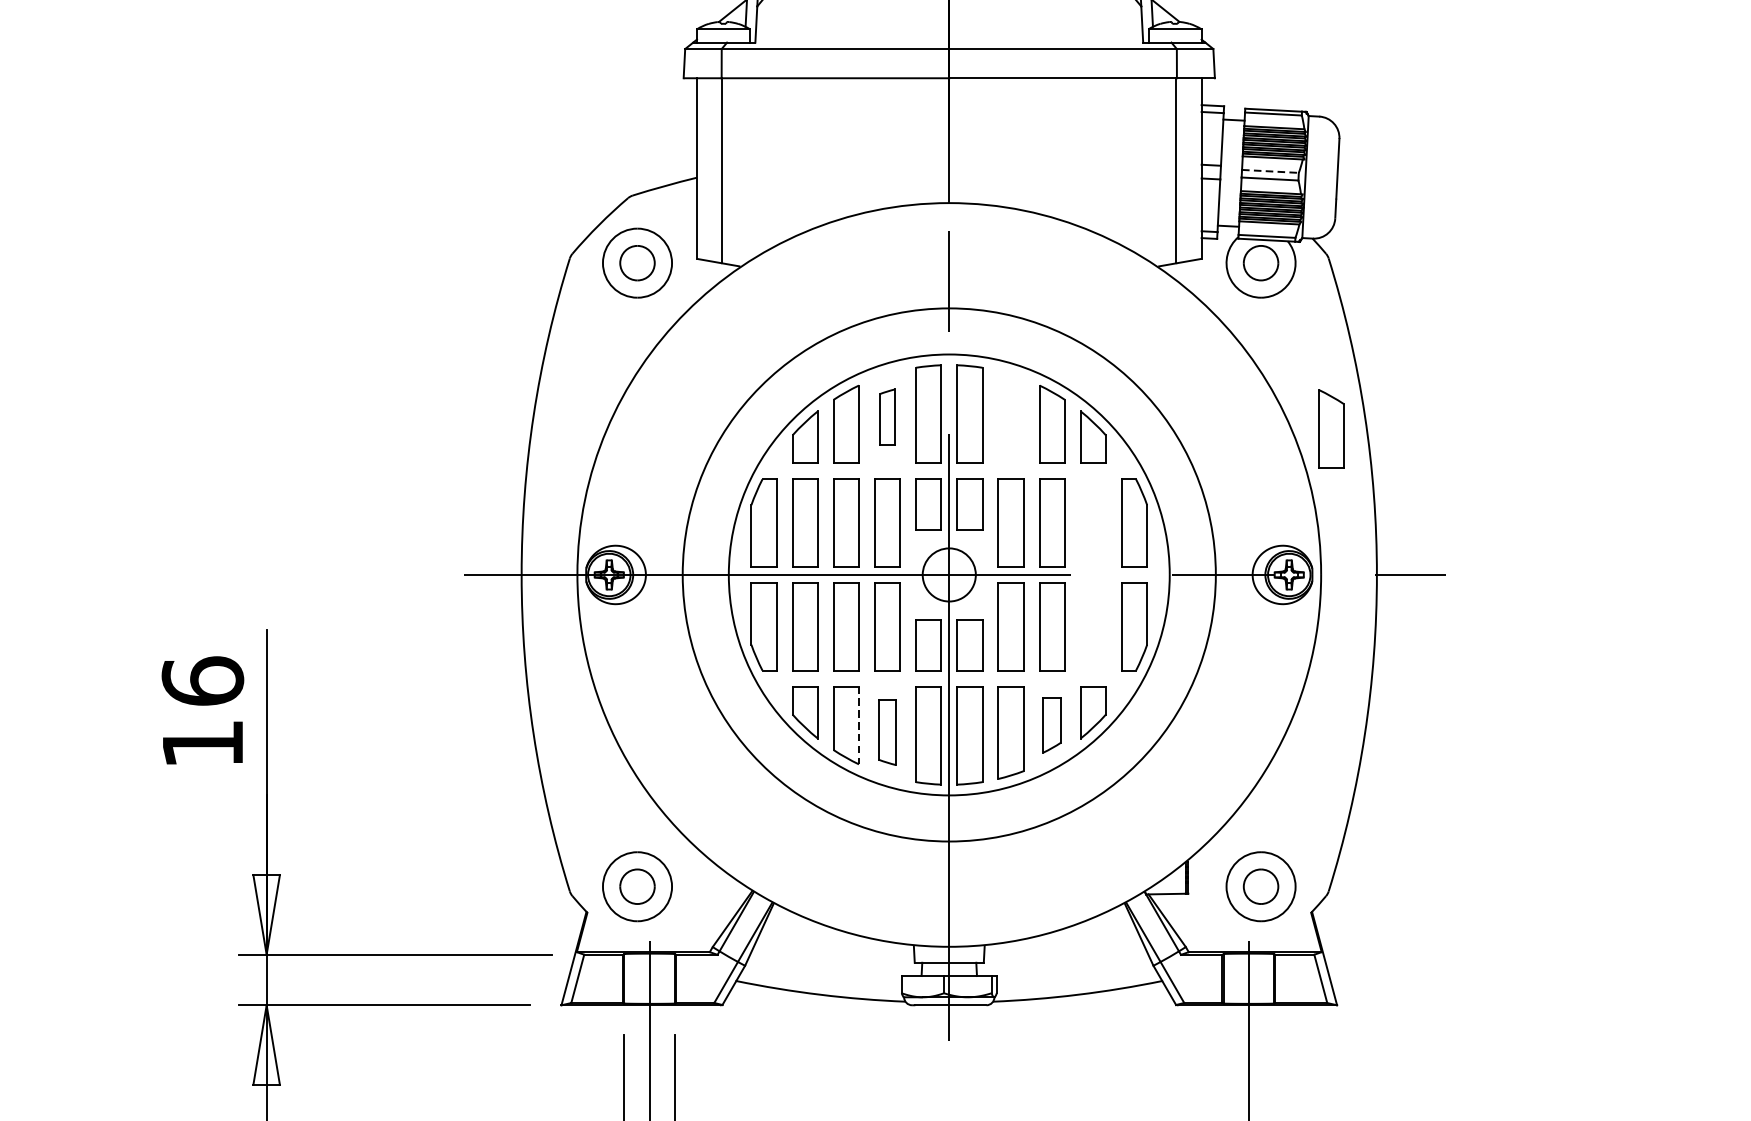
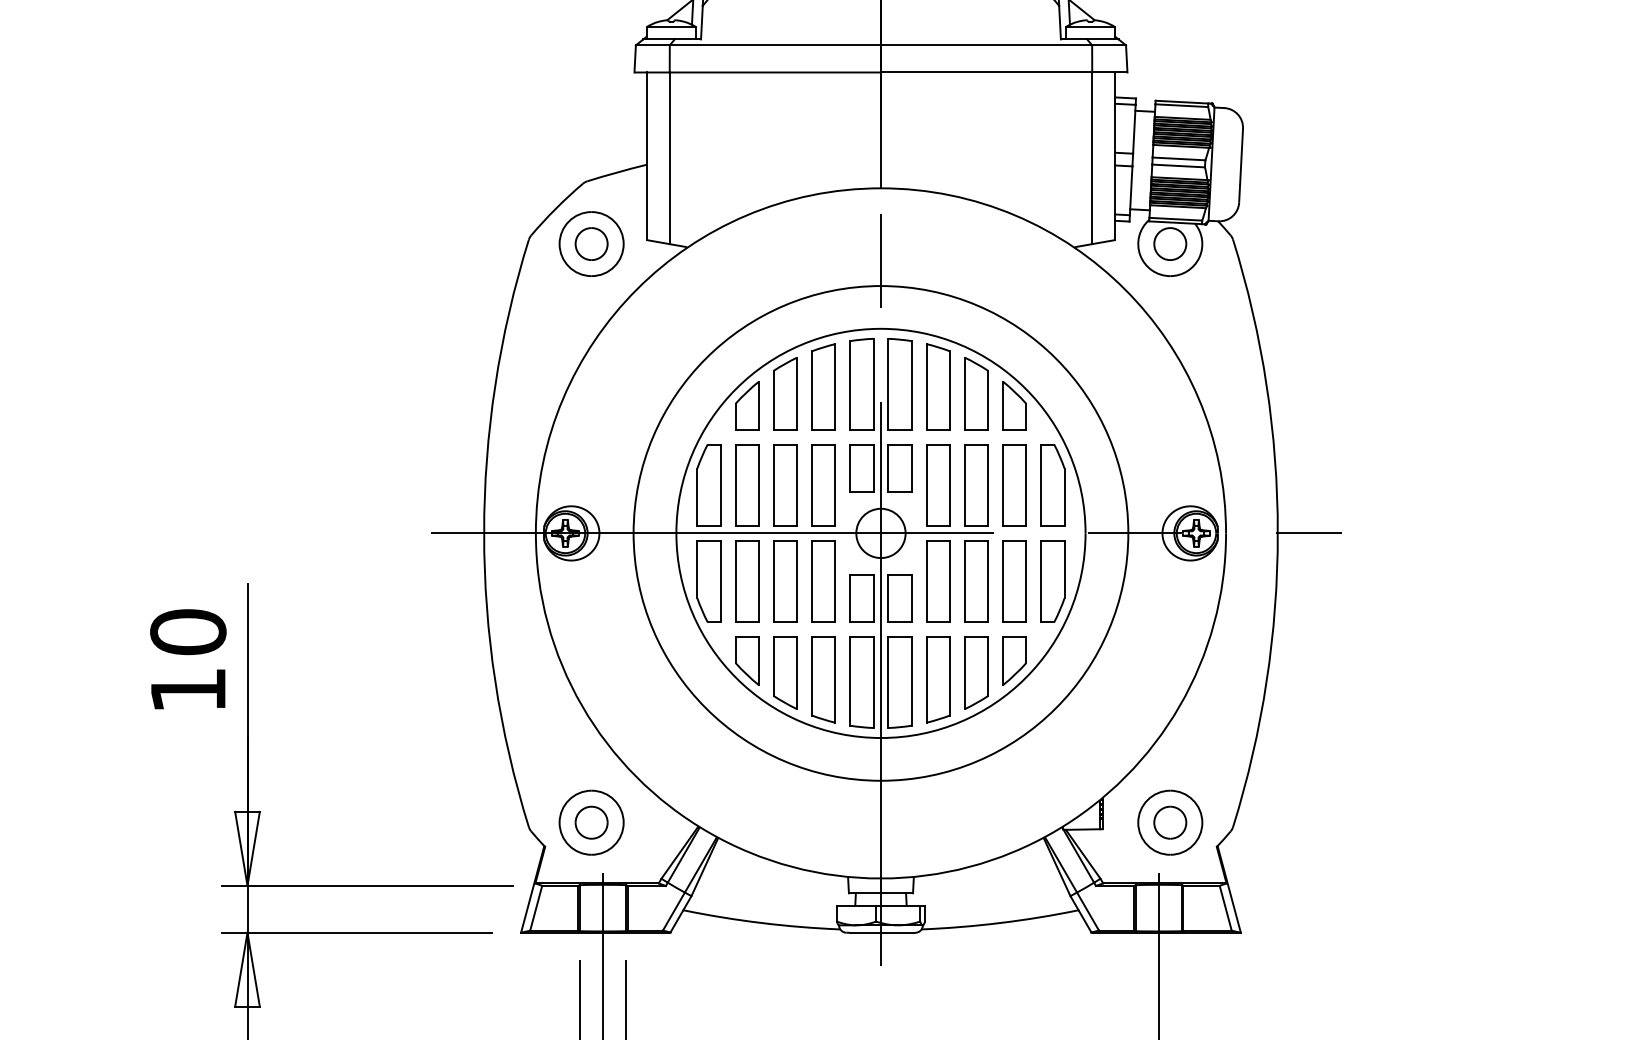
line: (1270, 170) -> (1179, 158), dashed -> solid
part: (887, 416) -> (823, 386), size x1.67
part: (1011, 416) -> (938, 386), added
part: (1331, 428) -> (1235, 397), removed
part: (1093, 523) -> (1014, 485), added
part: (1093, 626) -> (1014, 581), added
text: (203, 680) -> (188, 631), 16 -> 10
part: (1052, 724) -> (976, 672), size x1.43
line: (859, 725) -> (797, 673), dashed -> solid
part: (887, 732) -> (823, 679), size x1.43

